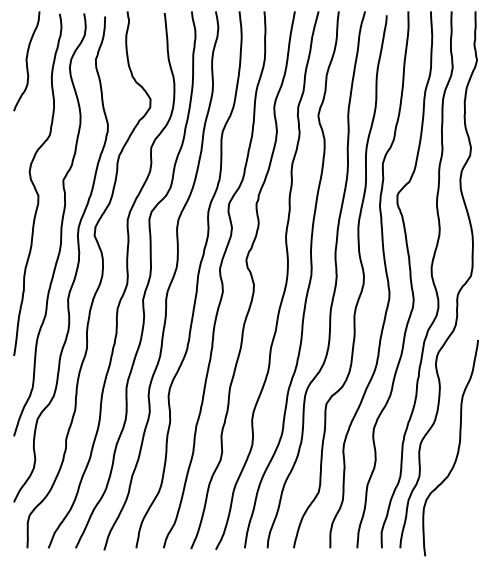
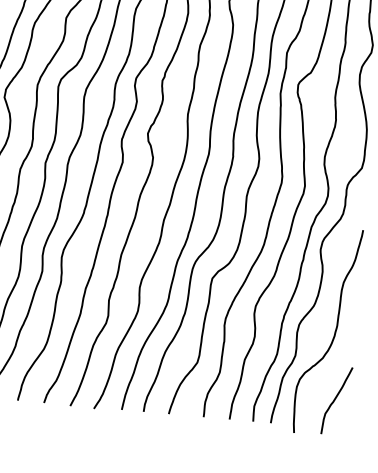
curve: (465, 517) -> (335, 399), added

